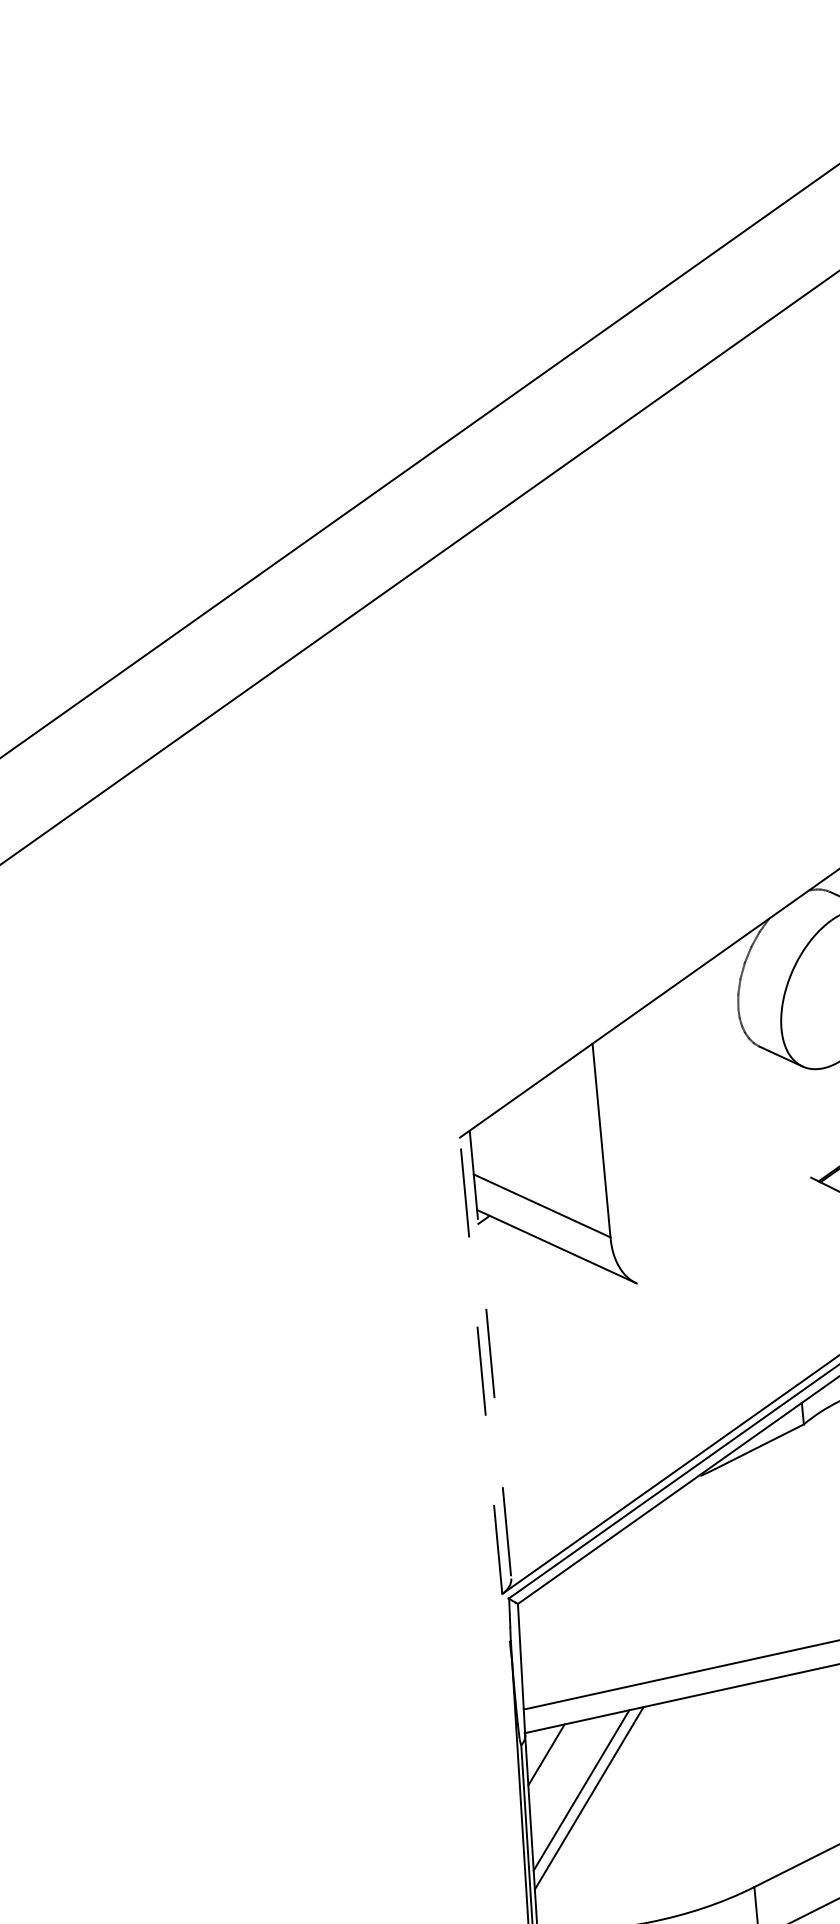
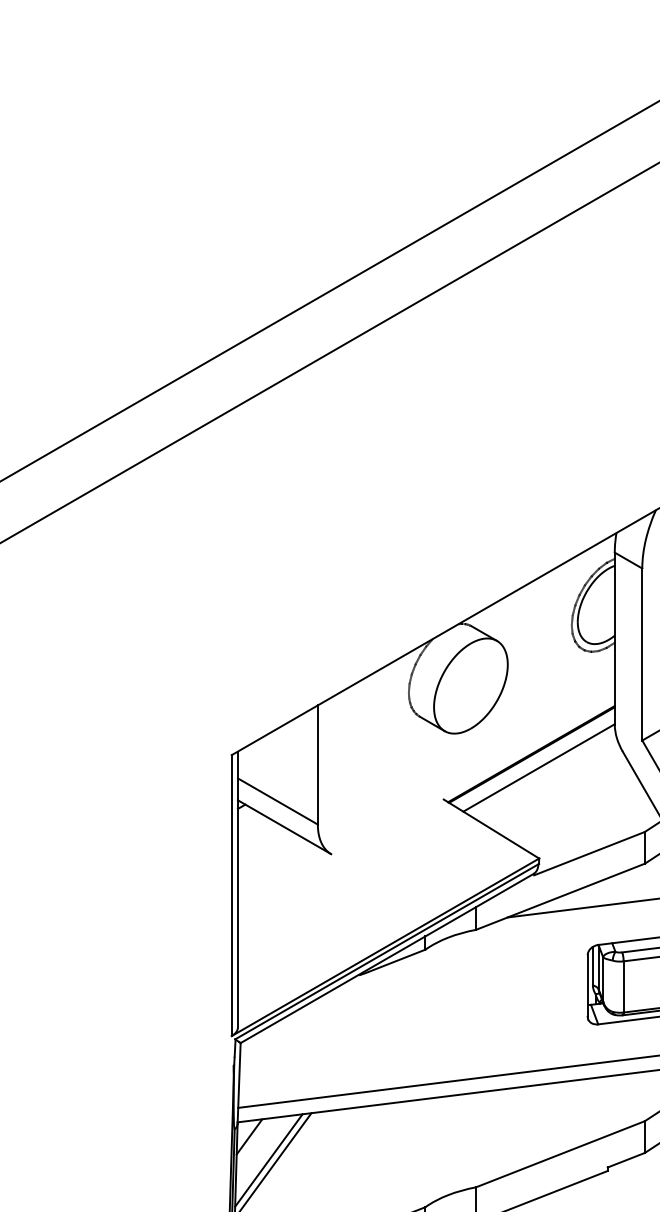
line: (491, 1354) -> (238, 889), dashed -> solid
line: (480, 1365) -> (231, 895), dashed -> solid

